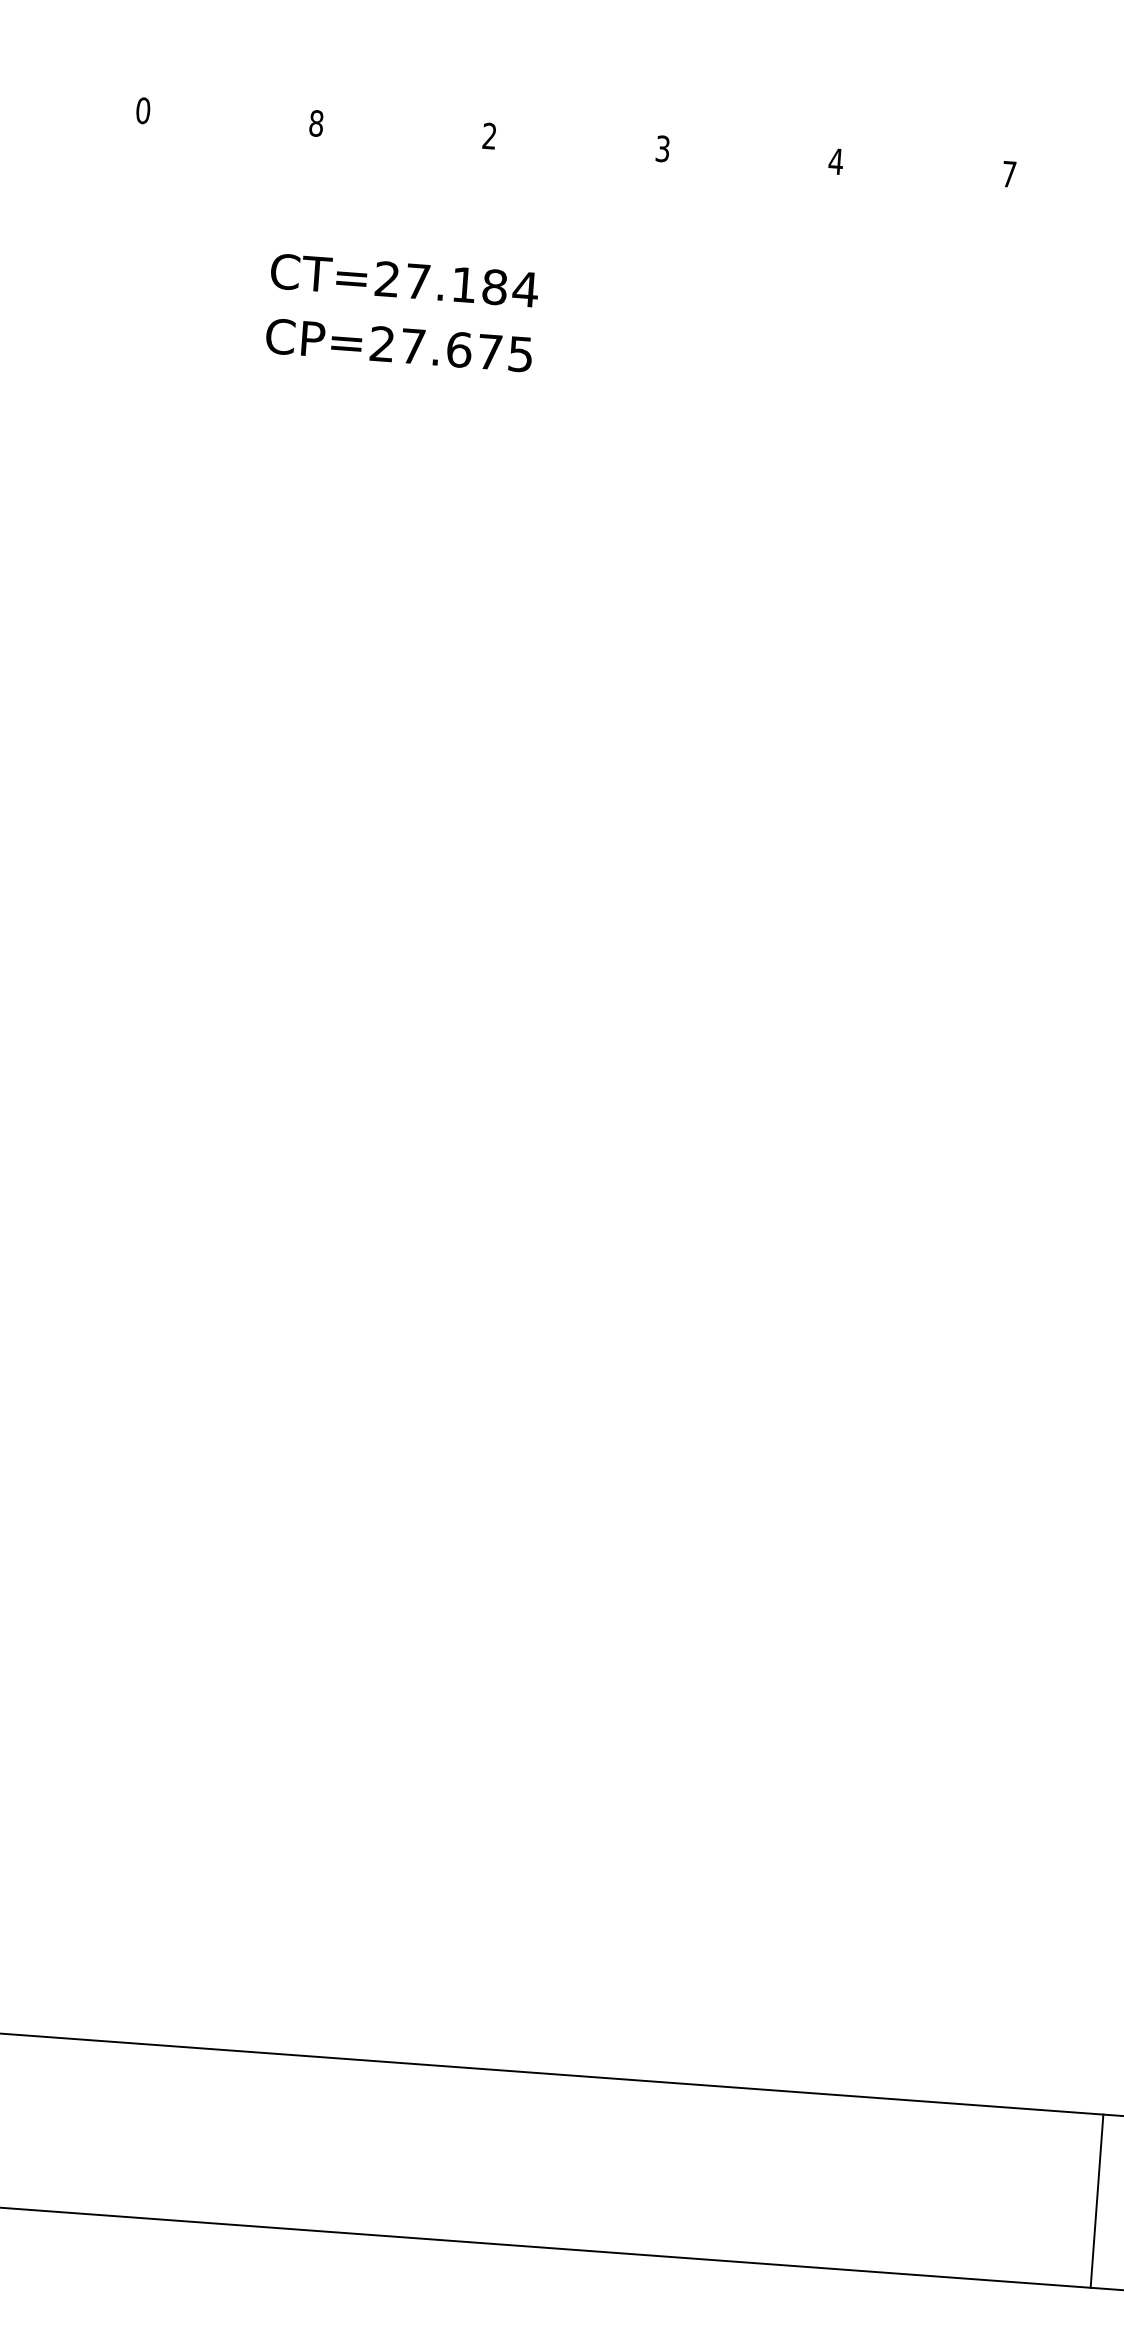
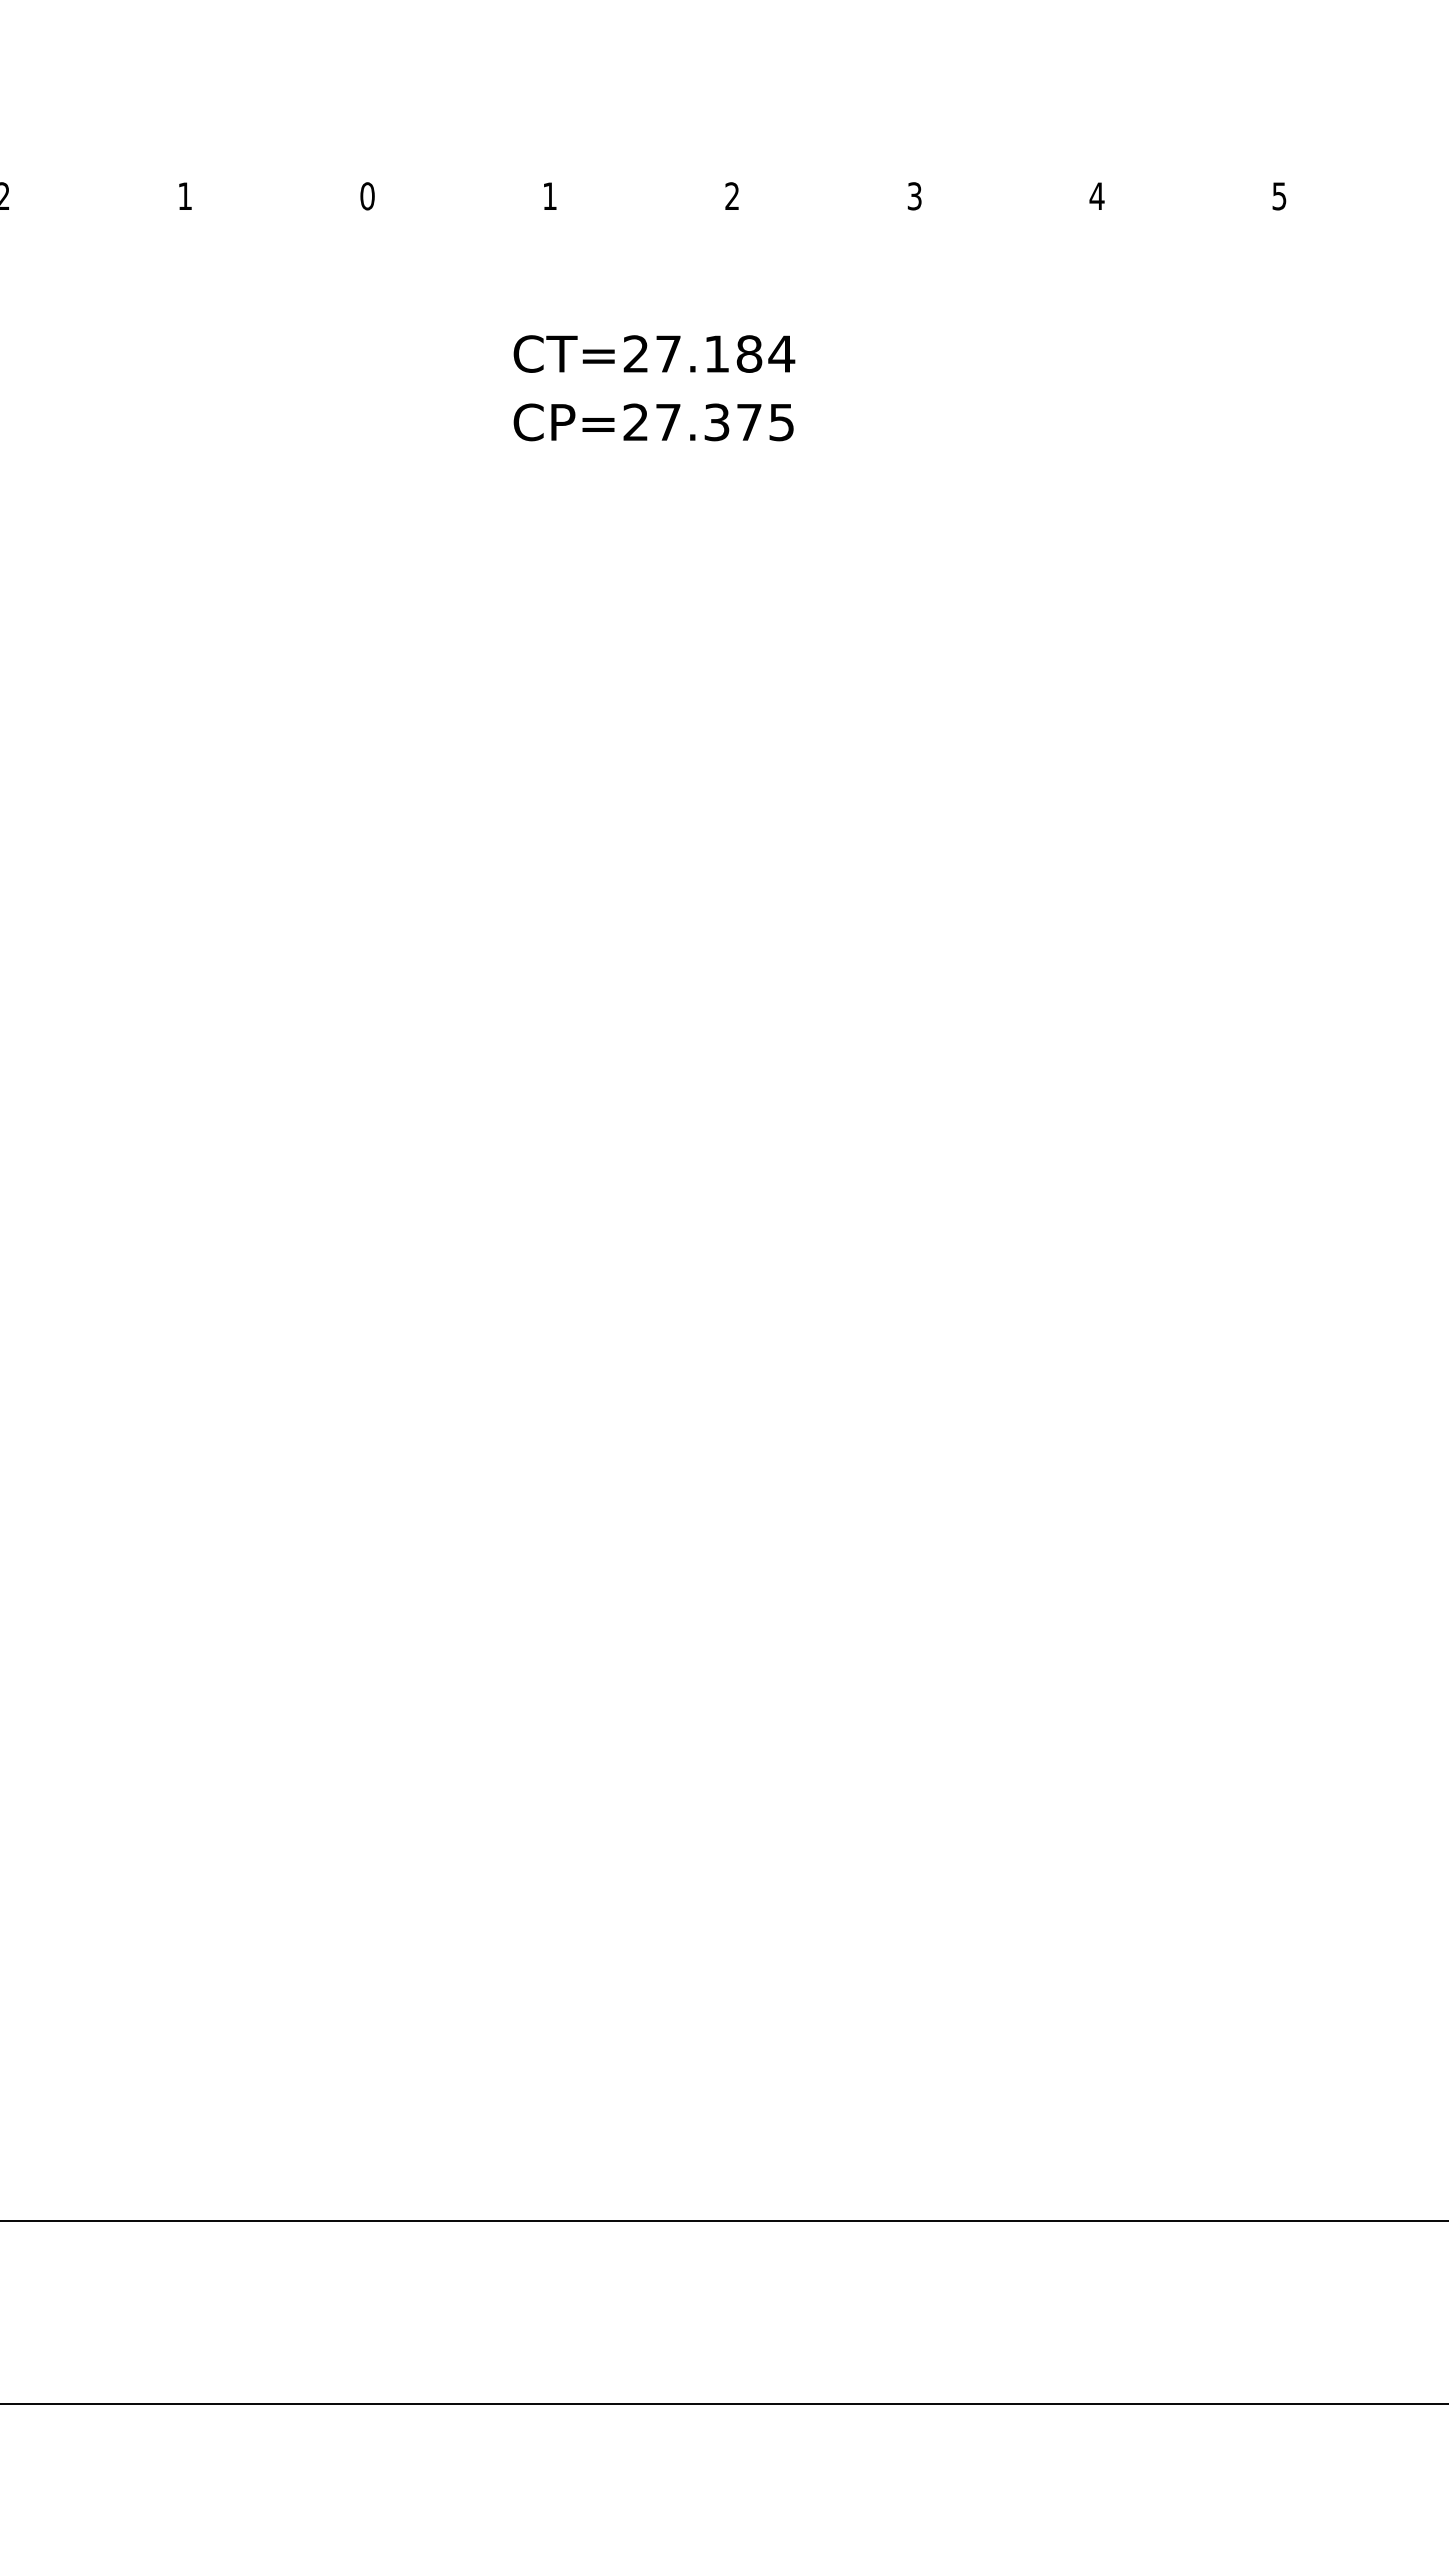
text: (316, 123) -> (549, 196), 8 -> 1
text: (1009, 174) -> (1279, 196), 7 -> 5
text: (458, 349) -> (716, 422), CP=27.675 -> CP=27.375

